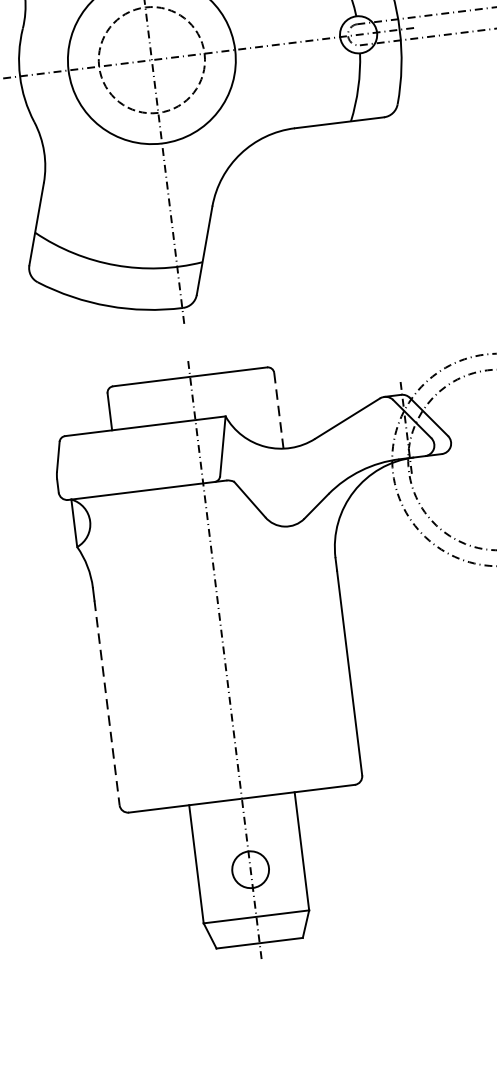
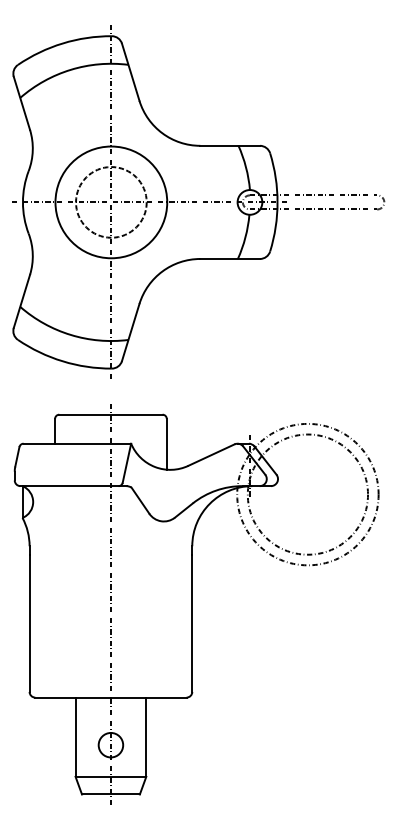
line: (278, 411) -> (166, 444), dashed -> solid
line: (106, 703) -> (29, 623), dashed -> solid

